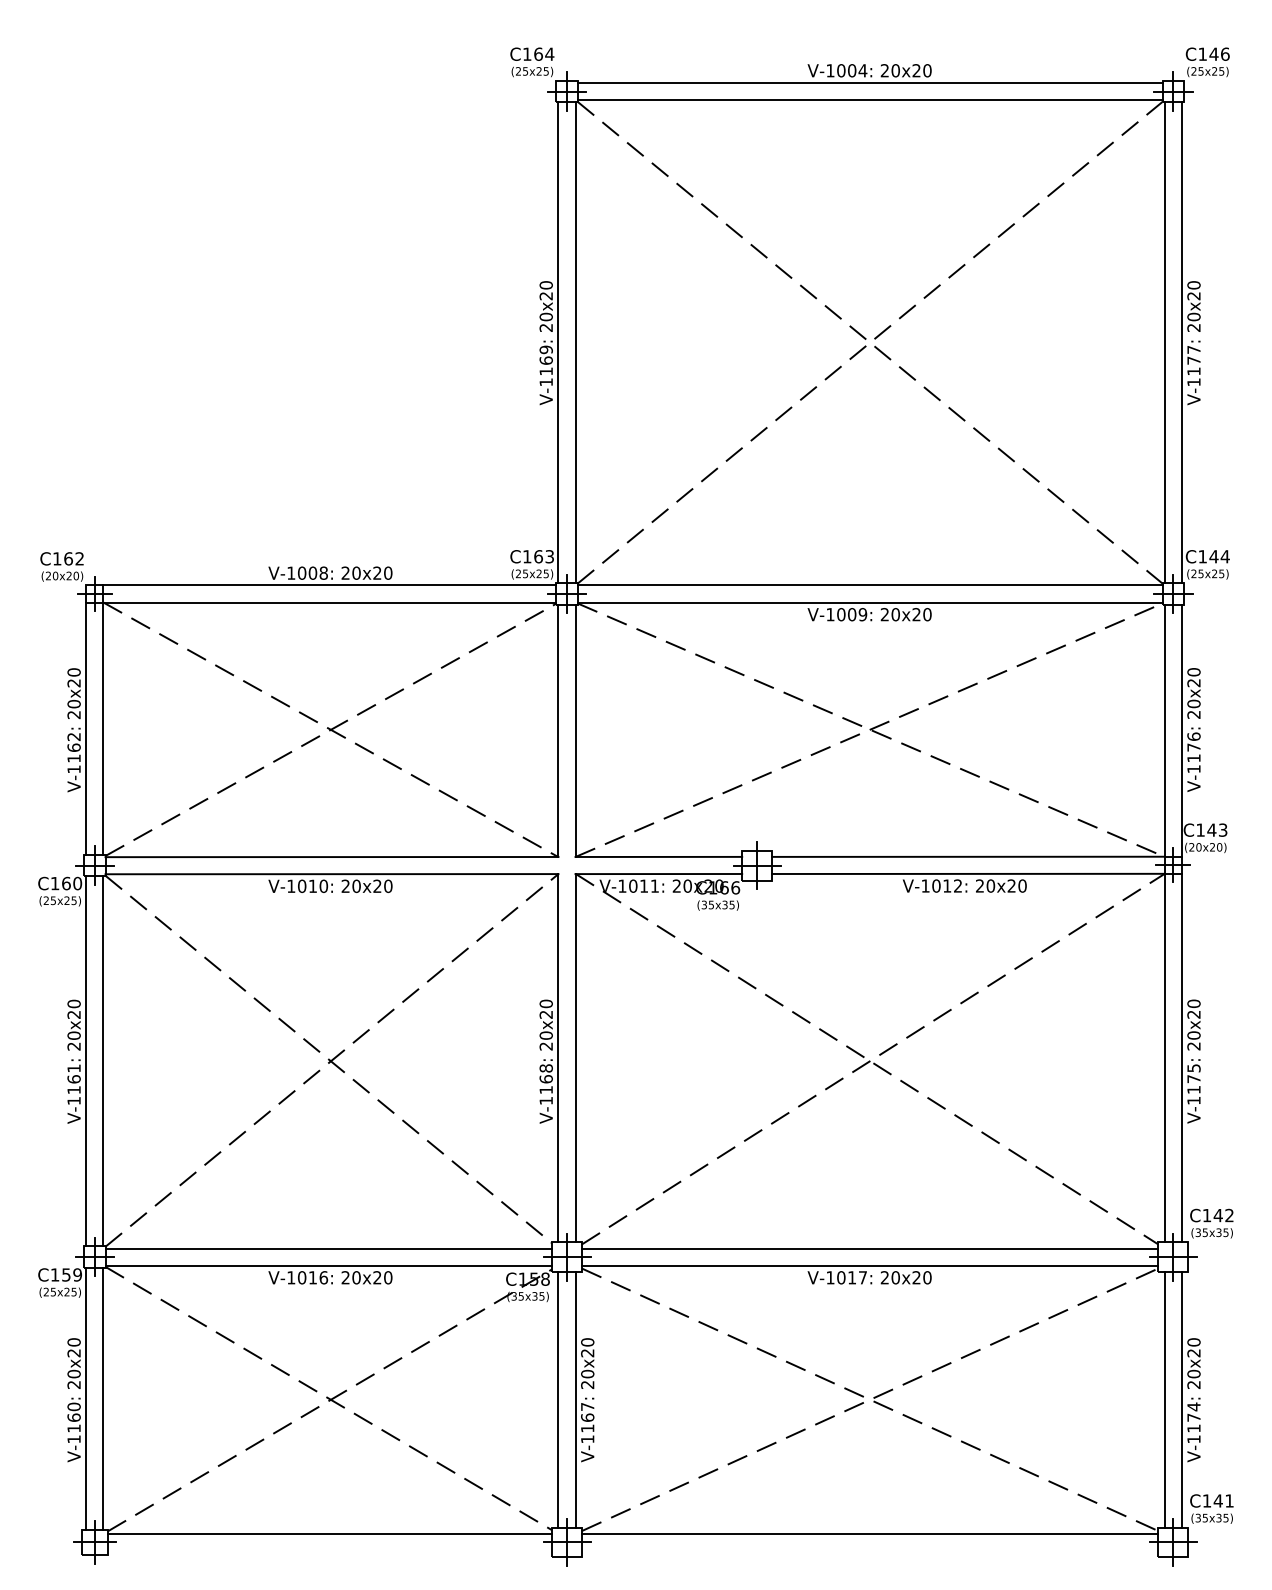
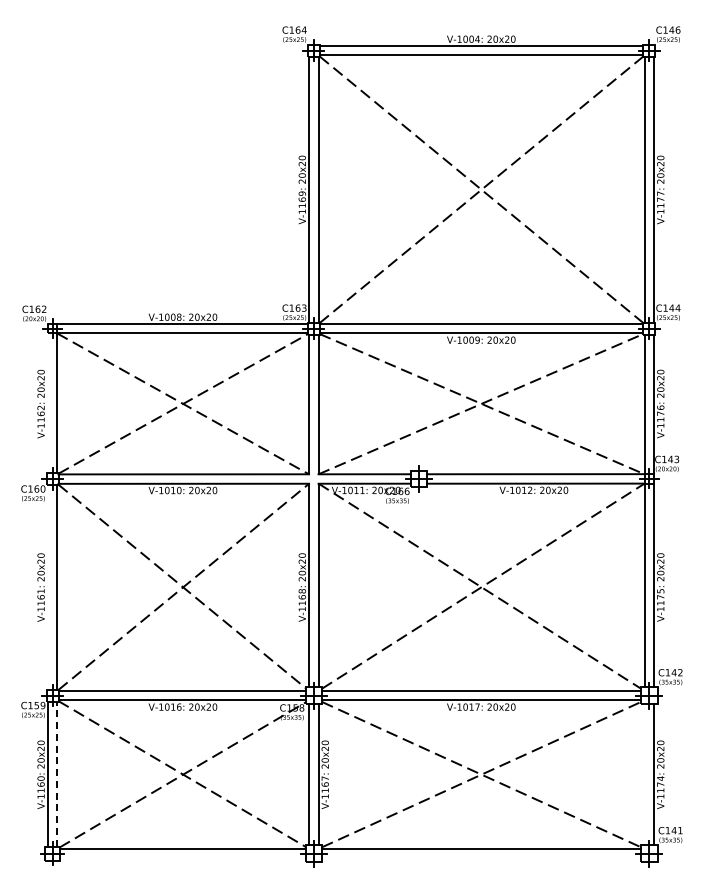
line: (85, 729) -> (47, 403), removed
line: (85, 1061) -> (47, 587), removed
line: (103, 1397) -> (57, 773), solid -> dashed
line: (1164, 1399) -> (644, 774), removed

